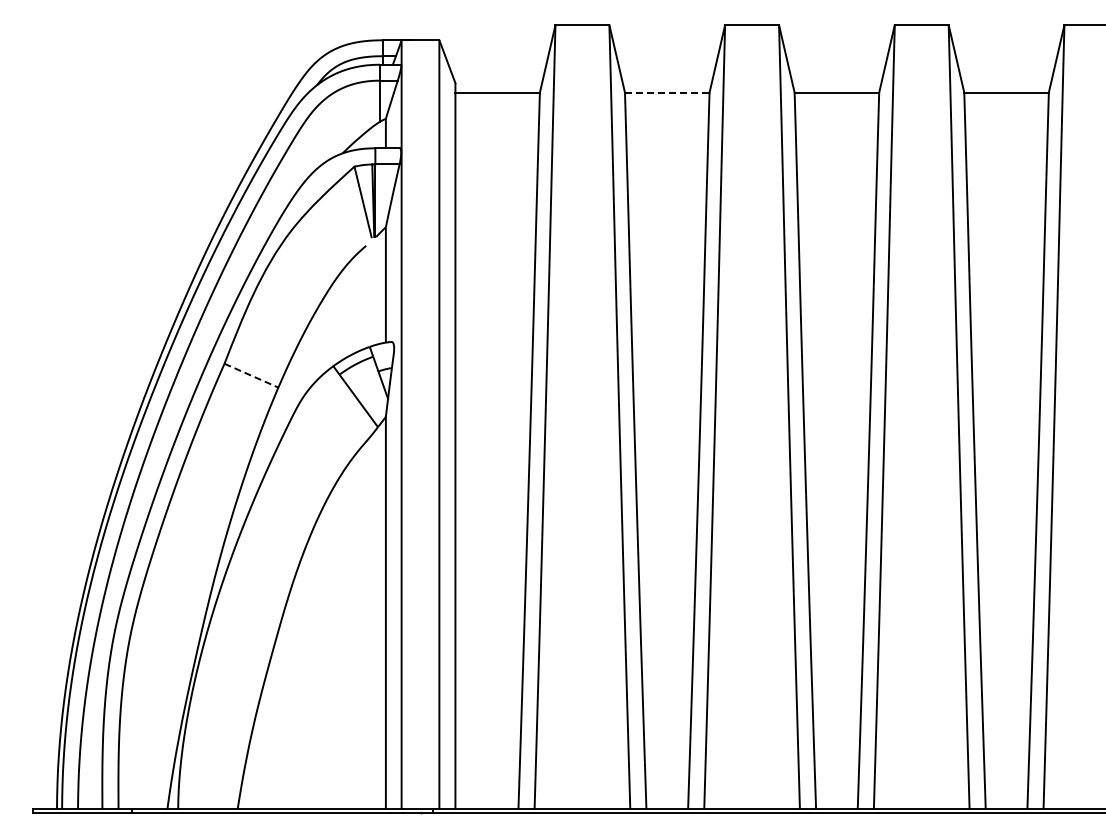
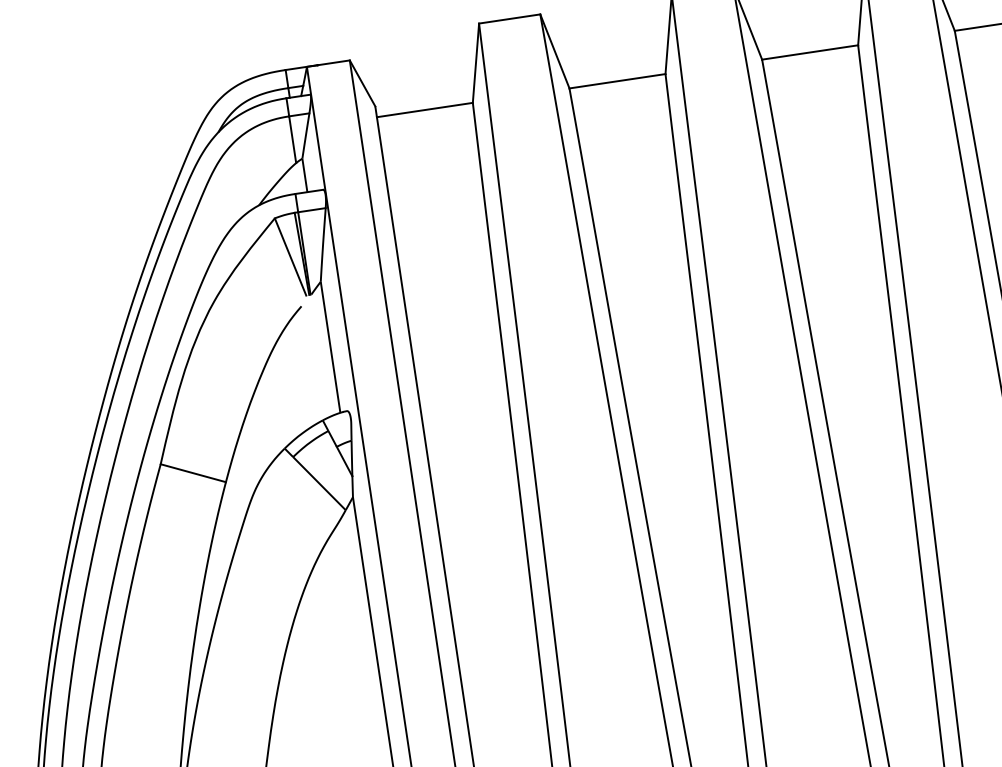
line: (667, 92) -> (617, 81), dashed -> solid
line: (251, 375) -> (193, 472), dashed -> solid

